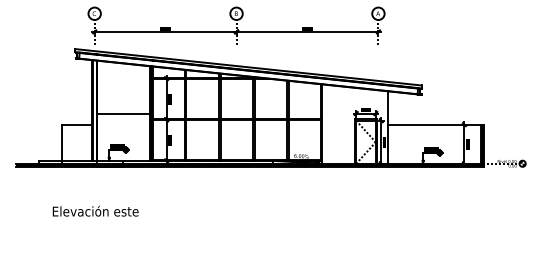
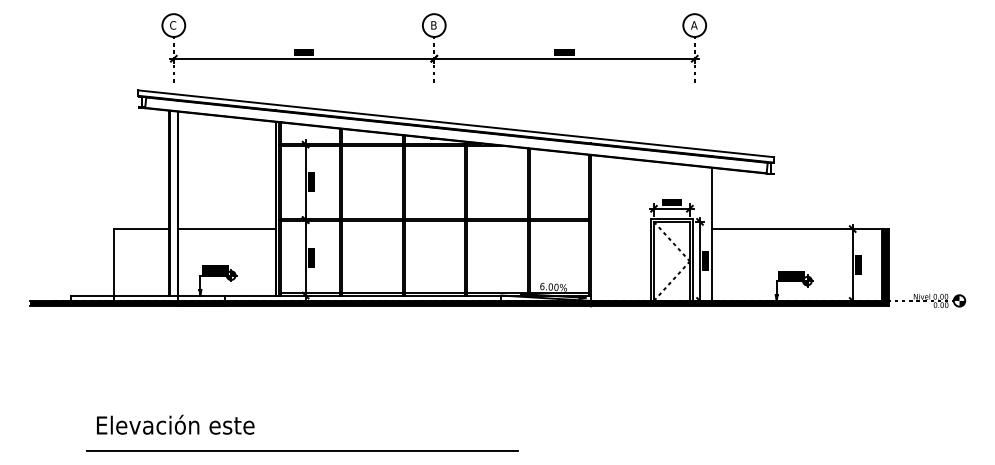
line: (123, 113) -> (226, 228), moved
text: (95, 210) -> (175, 423), moved
line: (164, 245) -> (301, 450), added

